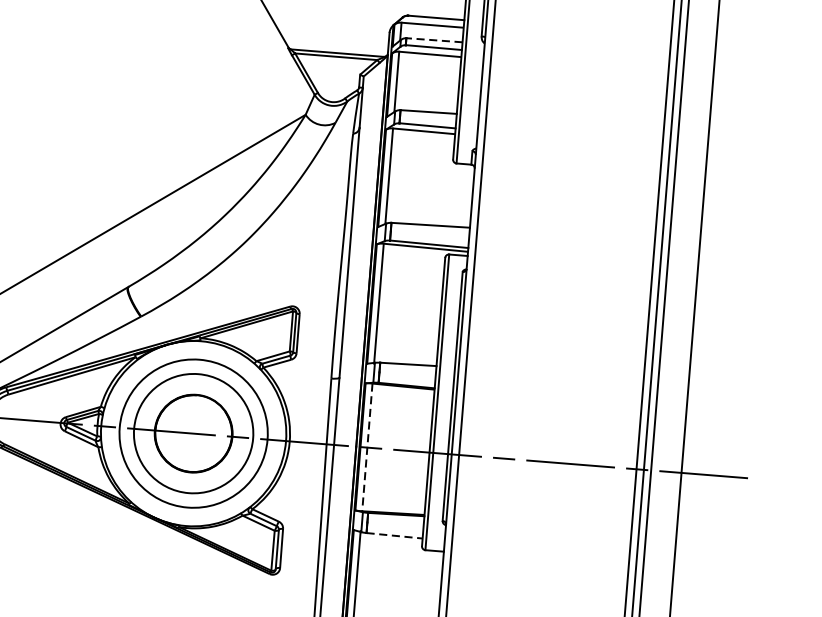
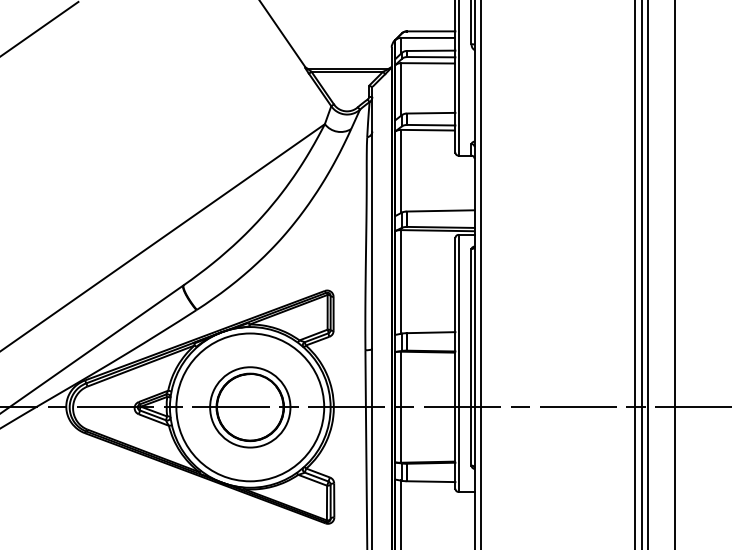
line: (433, 39) -> (430, 50), dashed -> solid
circle: (193, 433) -> (250, 407), size x0.62
circle: (193, 433) -> (250, 407), size x1.43
line: (367, 447) -> (401, 407), dashed -> solid
line: (395, 535) -> (431, 481), dashed -> solid

